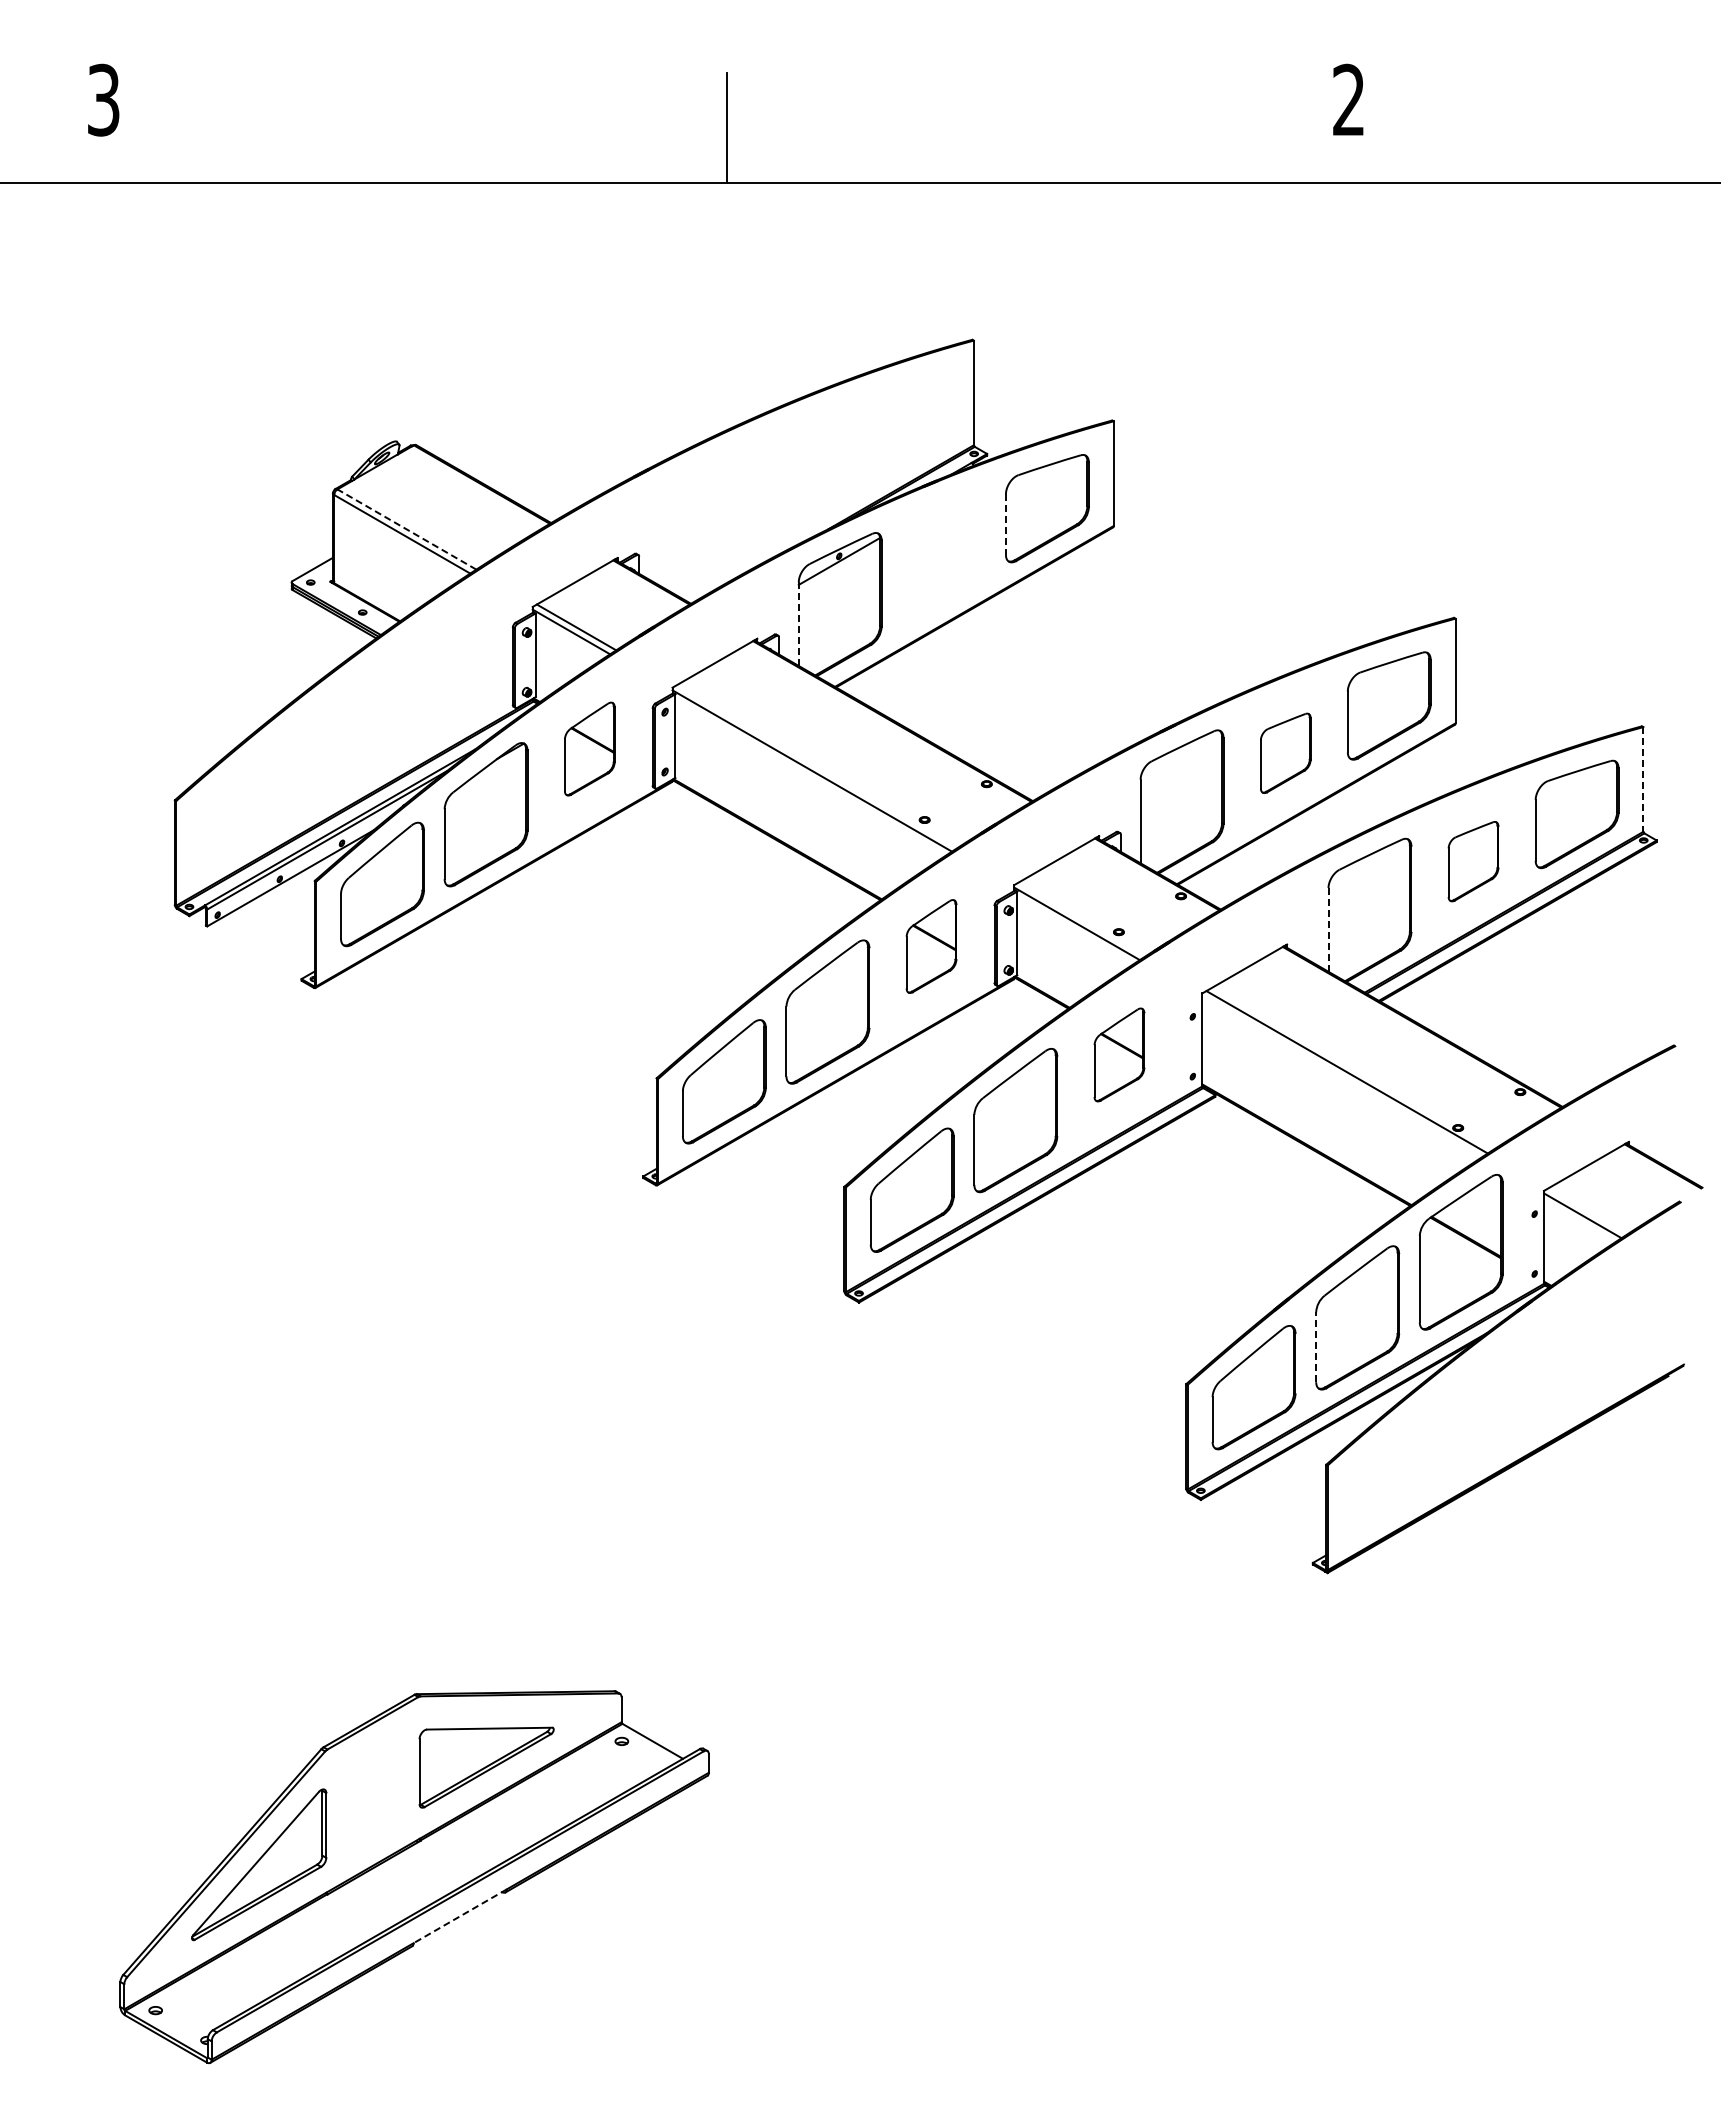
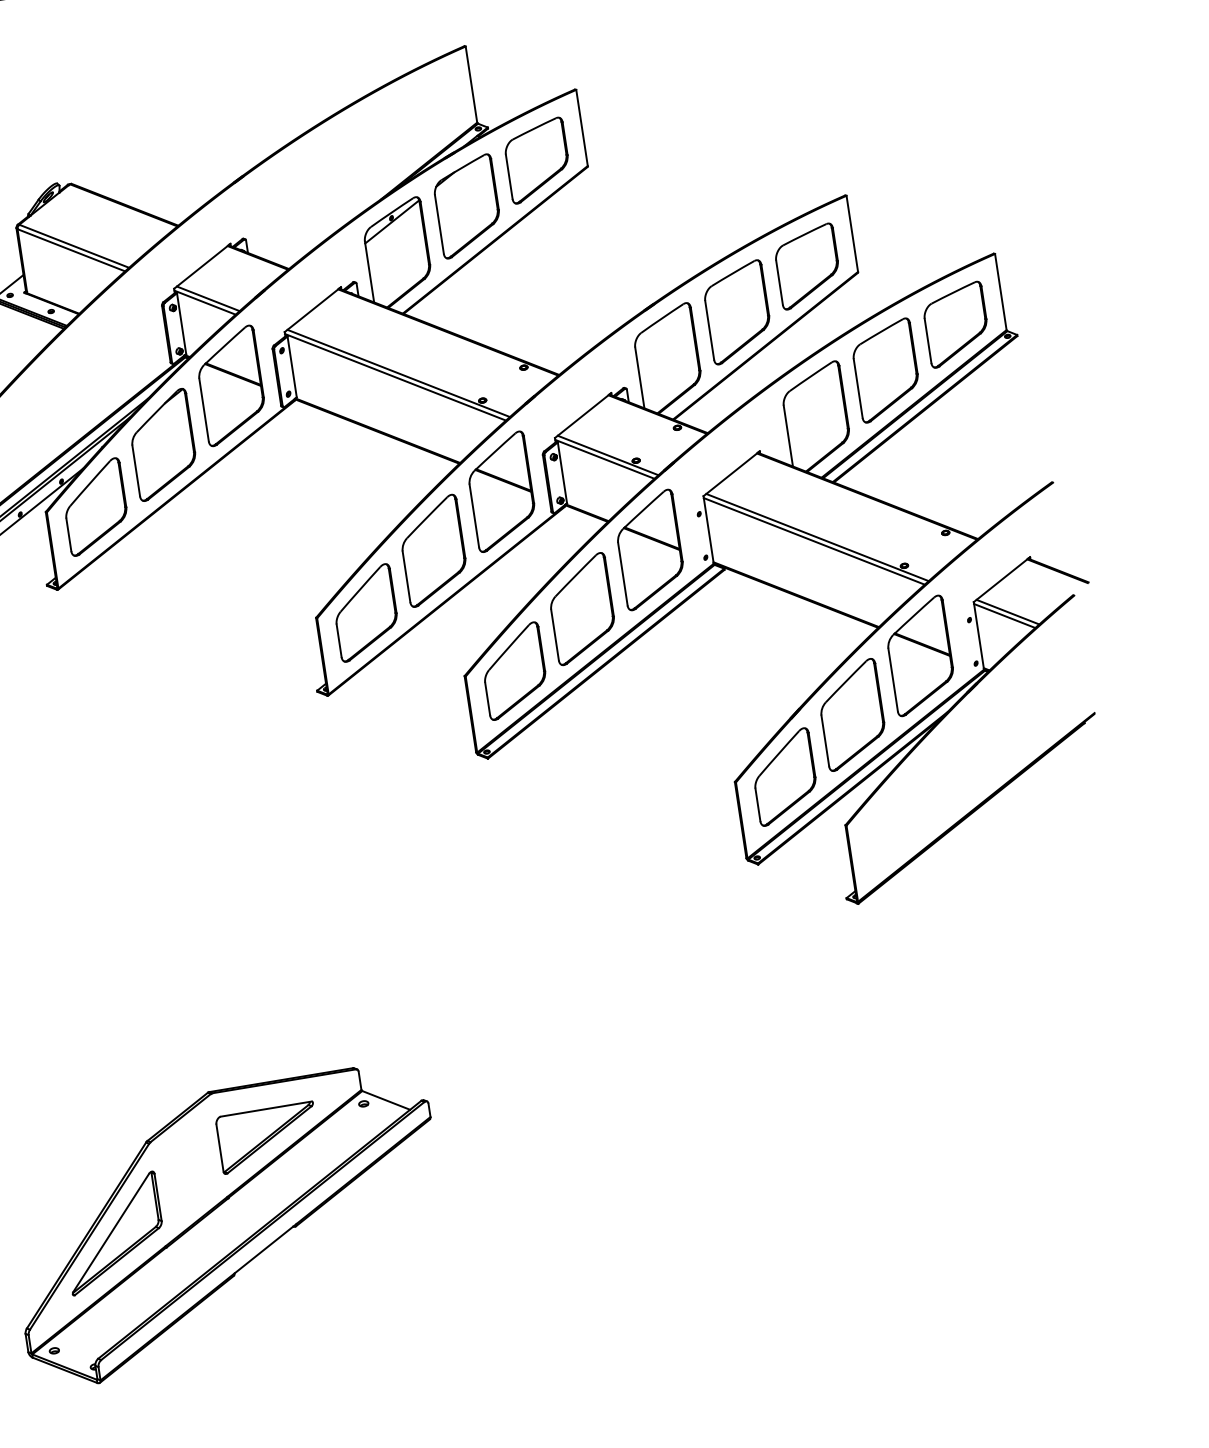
line: (1005, 525) -> (509, 177), dashed -> solid
line: (406, 529) -> (73, 246), dashed -> solid
part: (943, 555) -> (467, 206), added
line: (798, 624) -> (369, 272), dashed -> solid
part: (589, 748) -> (231, 385), size x1.67
part: (1285, 753) -> (737, 312), size x1.67
line: (817, 766) -> (398, 373), added
line: (1643, 779) -> (1000, 292), dashed -> solid
part: (1473, 861) -> (886, 370), size x1.67
line: (1081, 919) -> (607, 455), added
line: (1328, 929) -> (788, 435), dashed -> solid
part: (931, 946) -> (501, 491), size x1.67
part: (1119, 1054) -> (650, 549), size x1.67
line: (1341, 1076) -> (813, 541), added
line: (1587, 1211) -> (1007, 612), added
line: (1316, 1347) -> (825, 741), dashed -> solid
line: (460, 1916) -> (265, 1248), dashed -> solid

